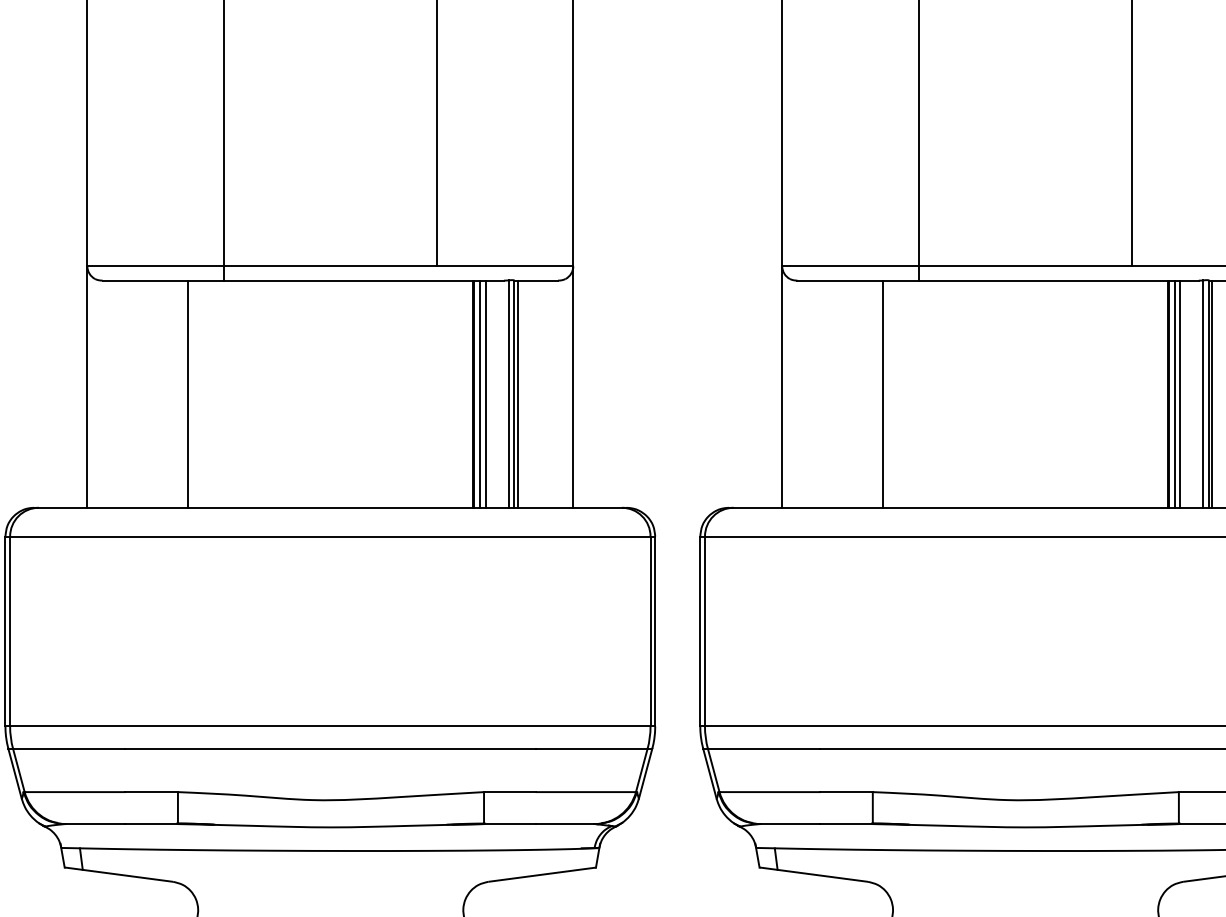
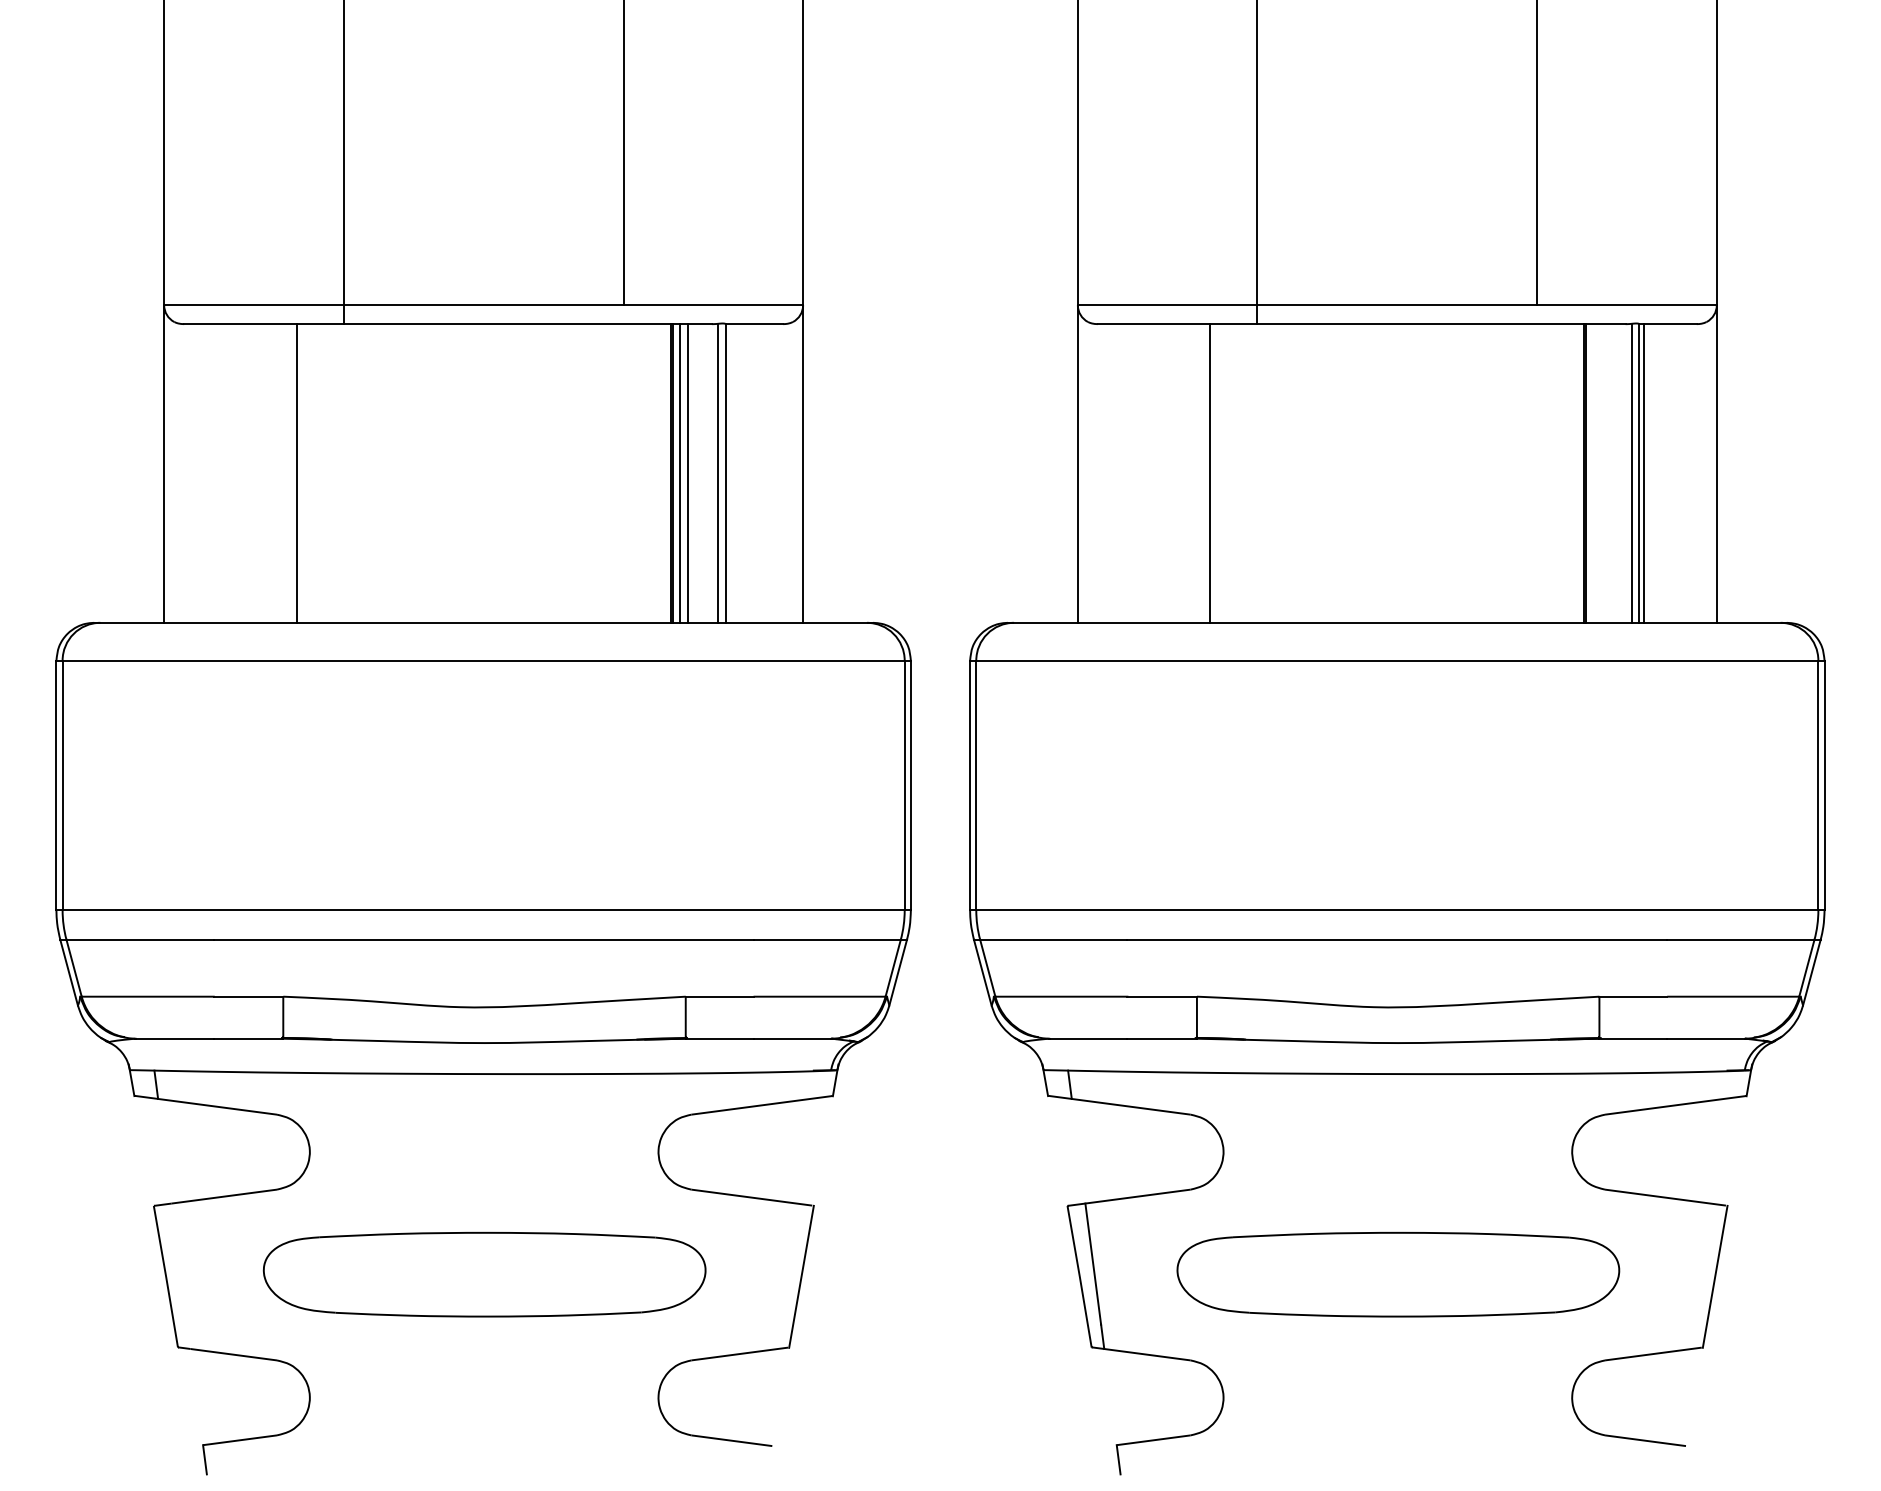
line: (517, 394) -> (729, 473), removed
line: (1174, 394) -> (1593, 473), removed
line: (1180, 394) -> (1601, 473), removed

